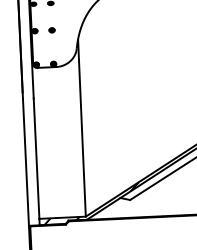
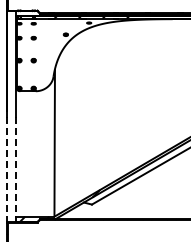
line: (36, 159) -> (15, 167), solid -> dashed
line: (25, 162) -> (6, 169), solid -> dashed

